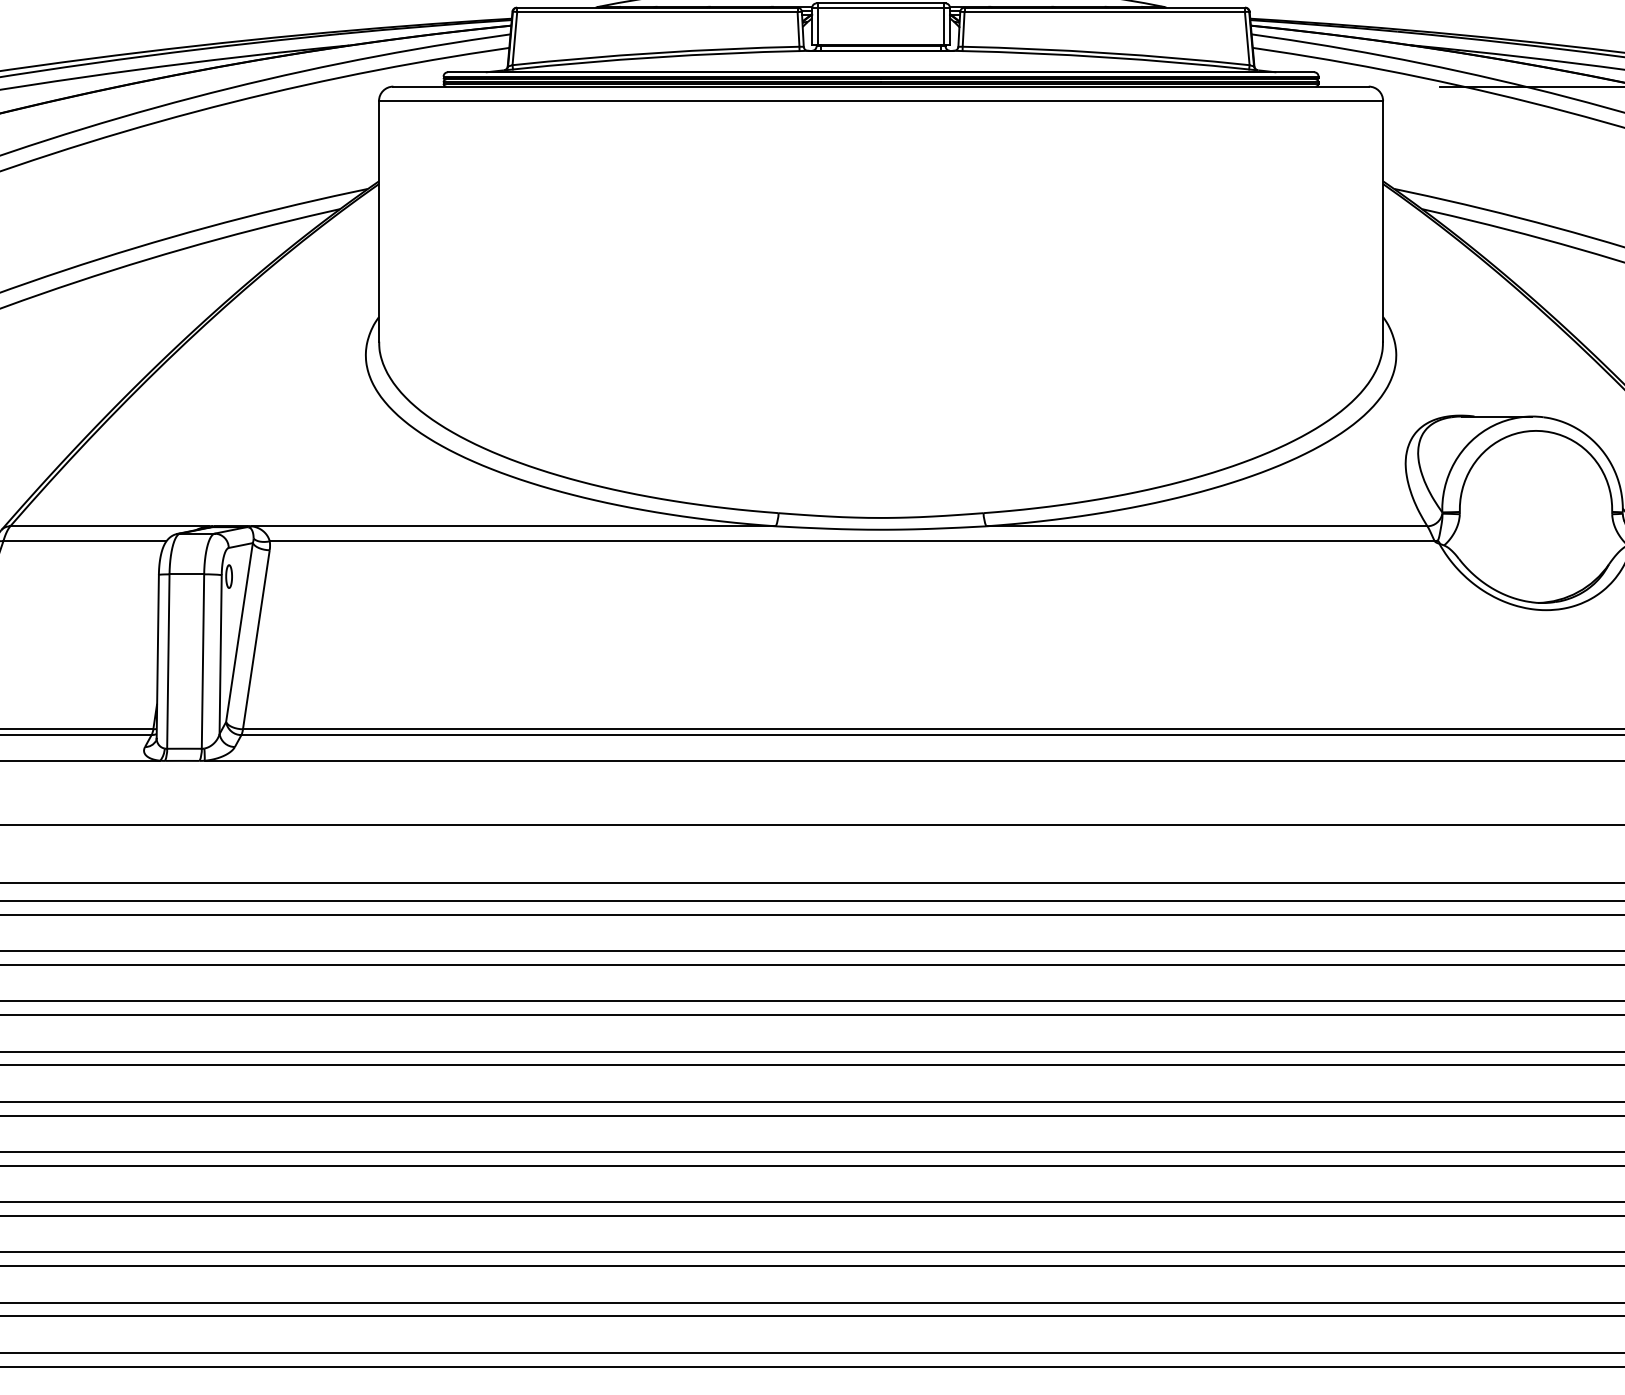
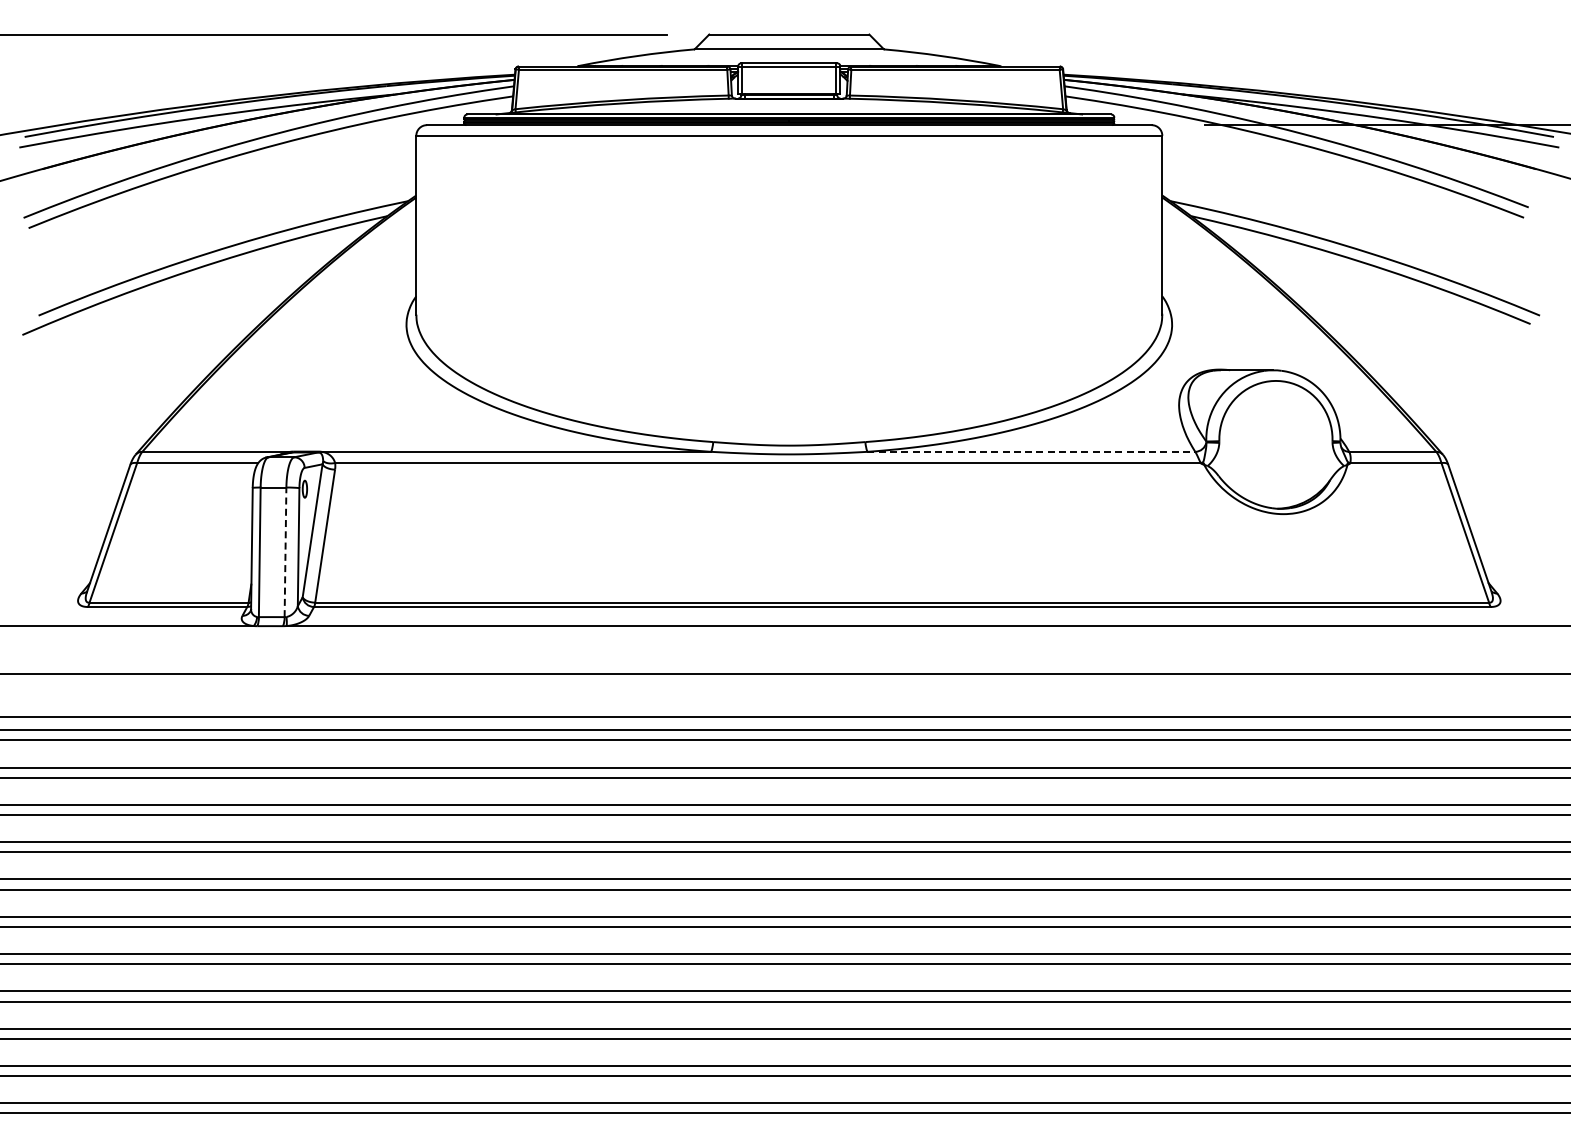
line: (1207, 525) -> (1031, 451), solid -> dashed
line: (202, 661) -> (285, 552), solid -> dashed

